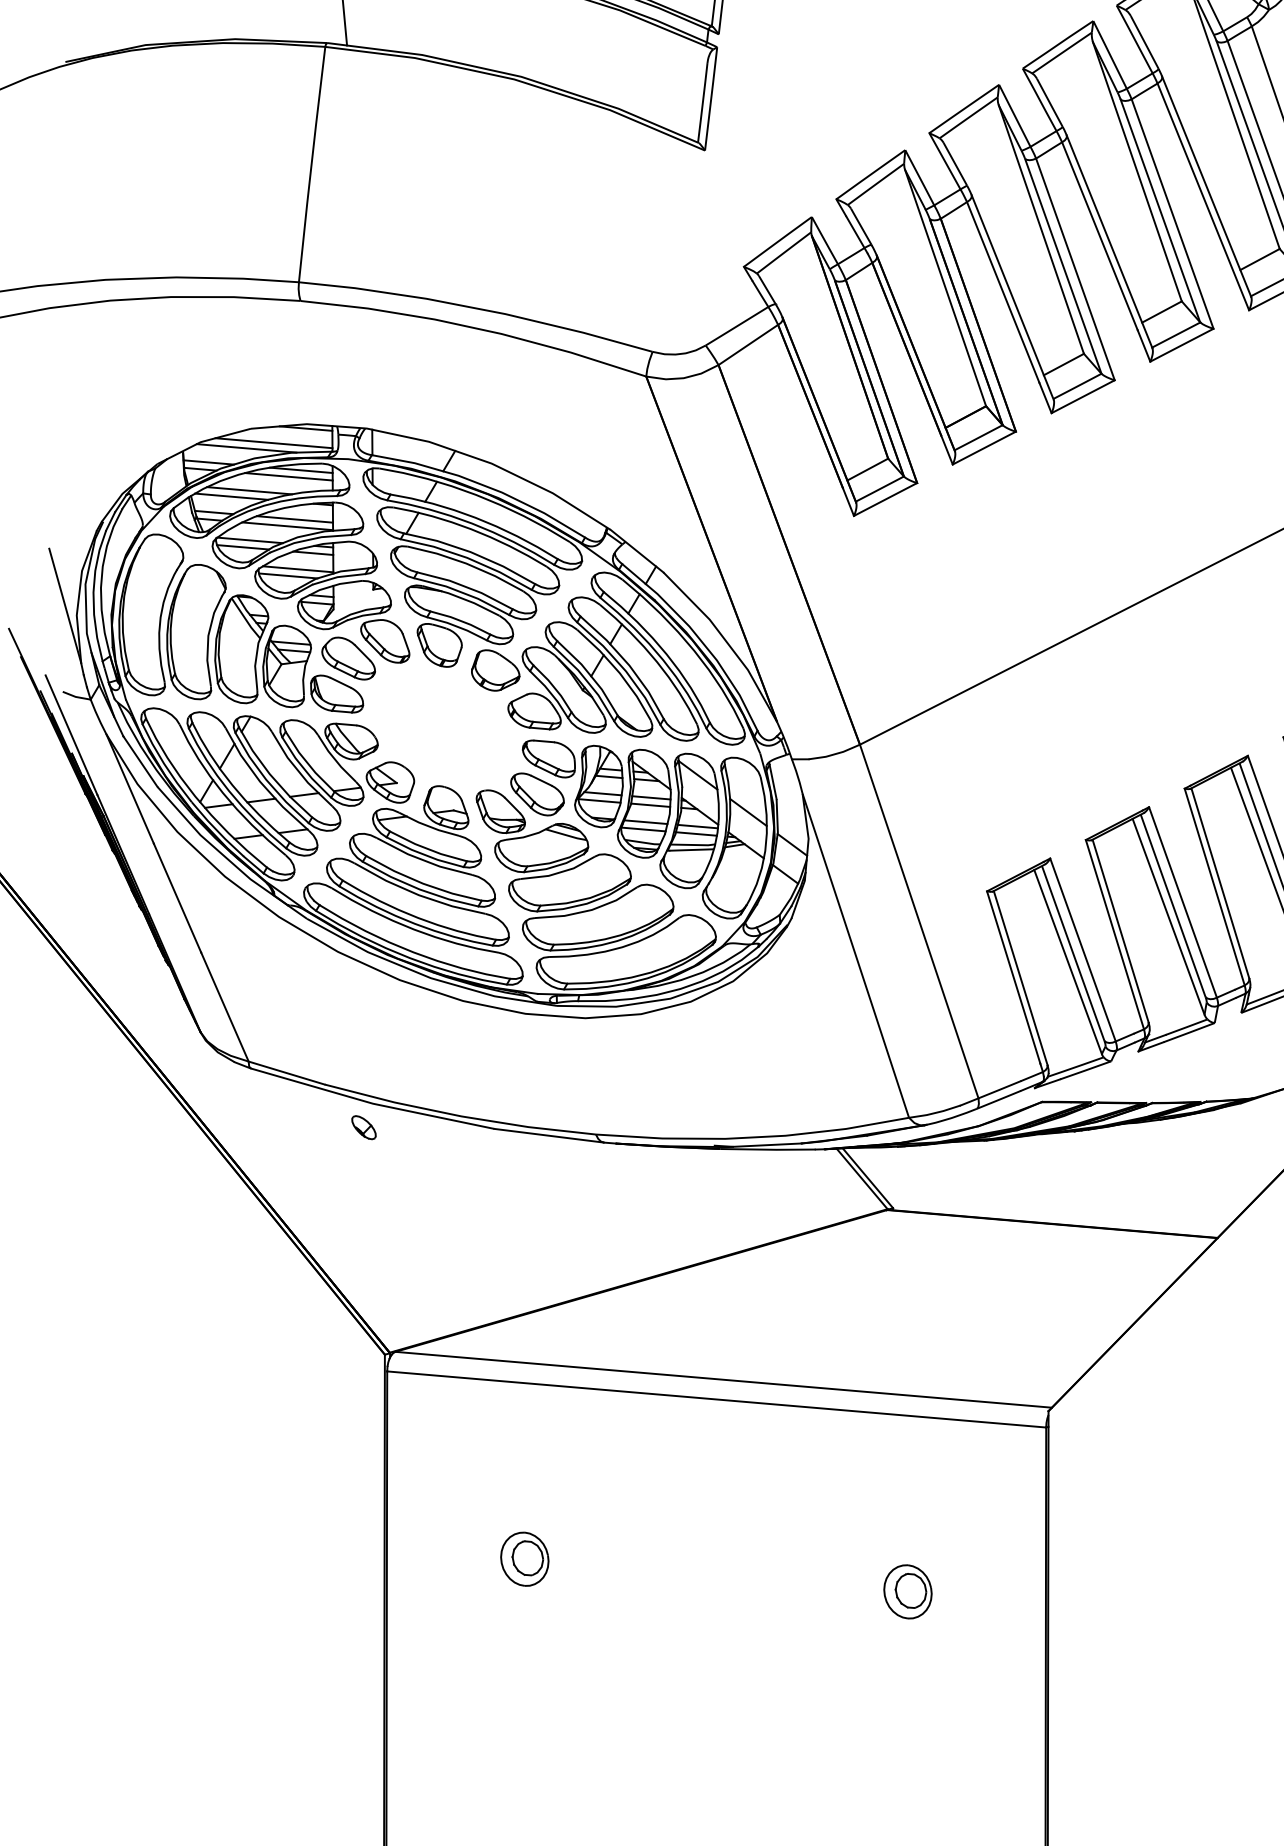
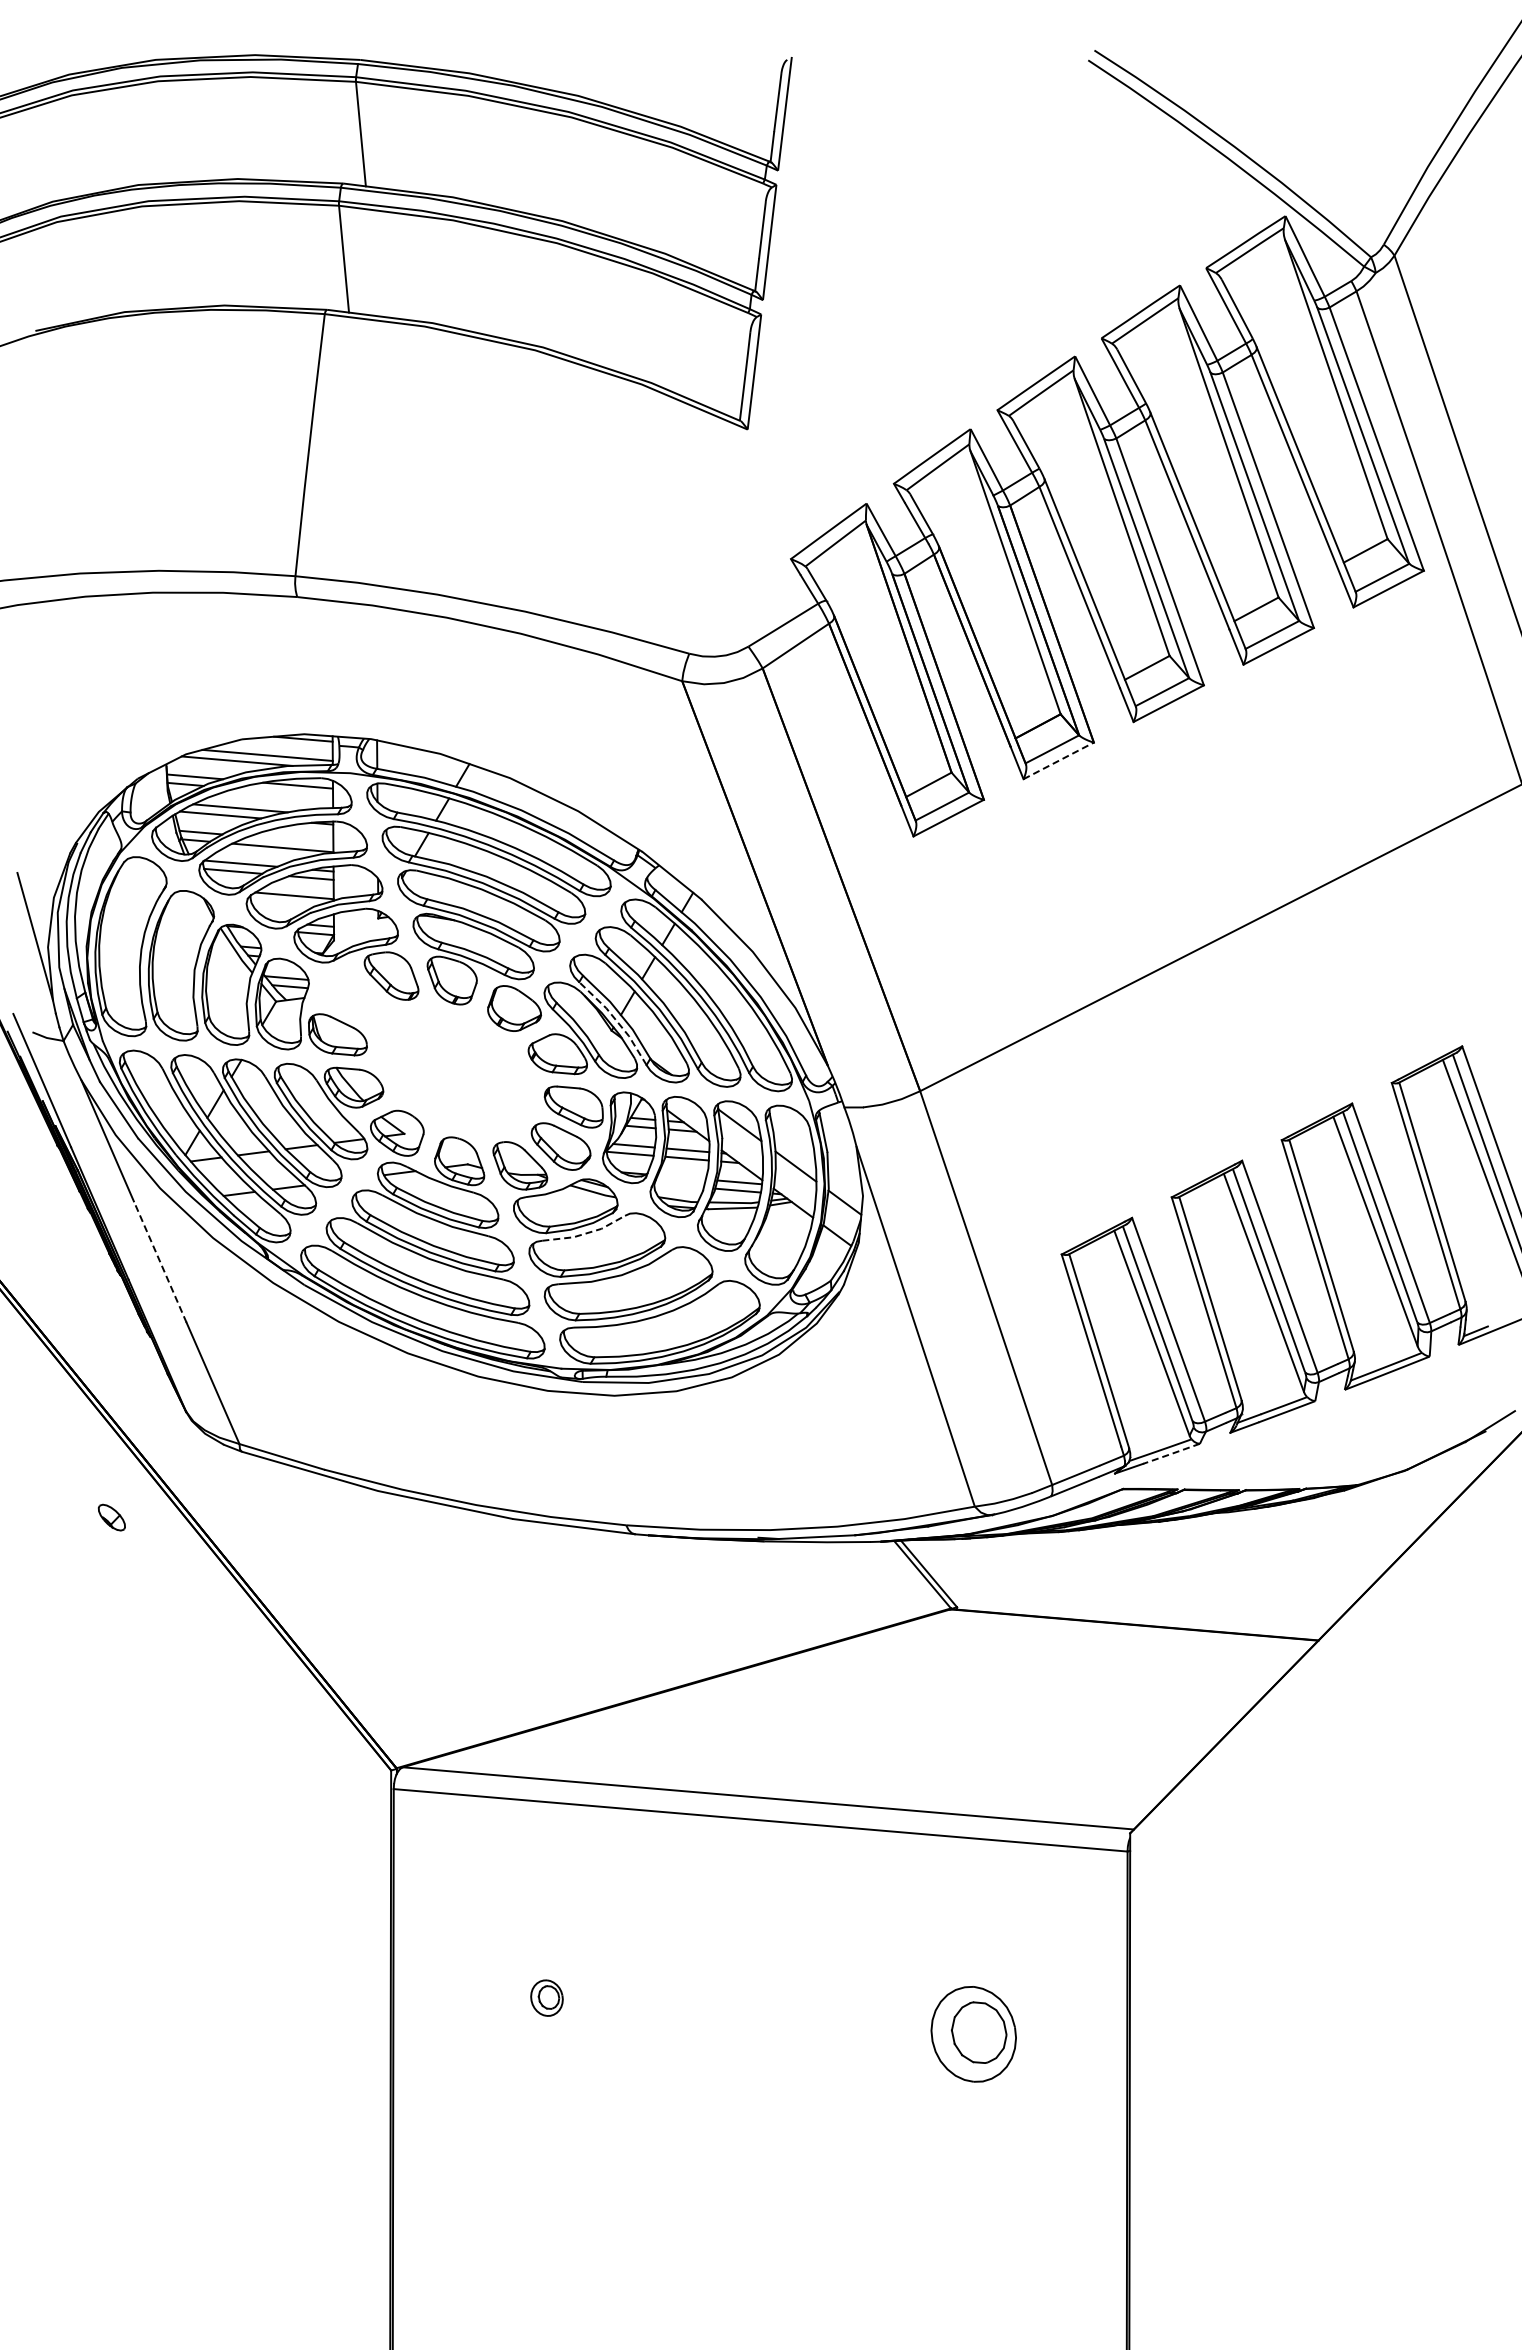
line: (984, 447) -> (1058, 760), solid -> dashed
line: (289, 476) -> (284, 792), removed
line: (294, 518) -> (290, 839), removed
line: (288, 576) -> (283, 903), removed
part: (348, 658) -> (350, 995), removed
line: (587, 681) -> (616, 1020), solid -> dashed
line: (645, 822) -> (681, 1177), removed
line: (642, 829) -> (678, 1185), removed
line: (559, 872) -> (585, 1233), solid -> dashed
line: (177, 897) -> (160, 1261), solid -> dashed
line: (1085, 1070) -> (1171, 1453), solid -> dashed
part: (363, 1127) -> (111, 1517), moved
part: (524, 1558) -> (546, 1997), size x0.6
part: (907, 1591) -> (973, 2034), size x1.6

